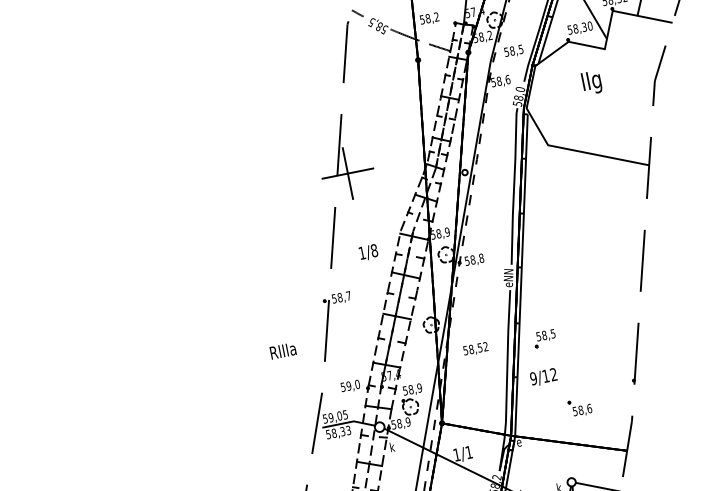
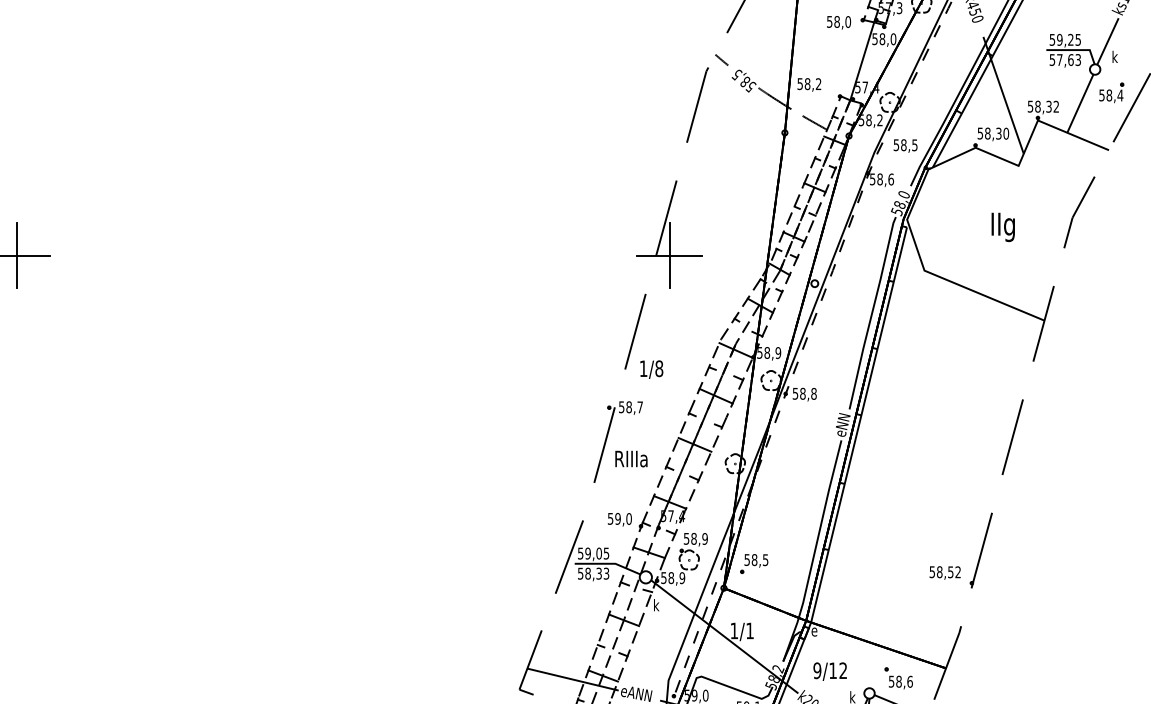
text: (591, 83) -> (1002, 227), moved
text: (368, 252) -> (651, 369), moved
part: (544, 338) -> (754, 563), moved
text: (475, 348) -> (944, 572), moved
text: (283, 350) -> (631, 458), moved
text: (543, 377) -> (829, 671), moved
part: (580, 407) -> (898, 678), moved

